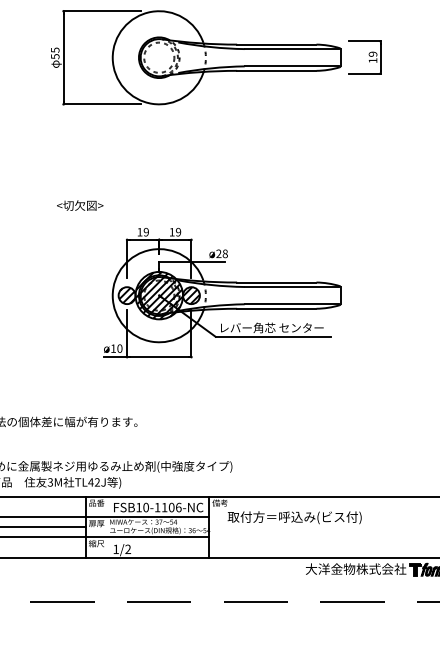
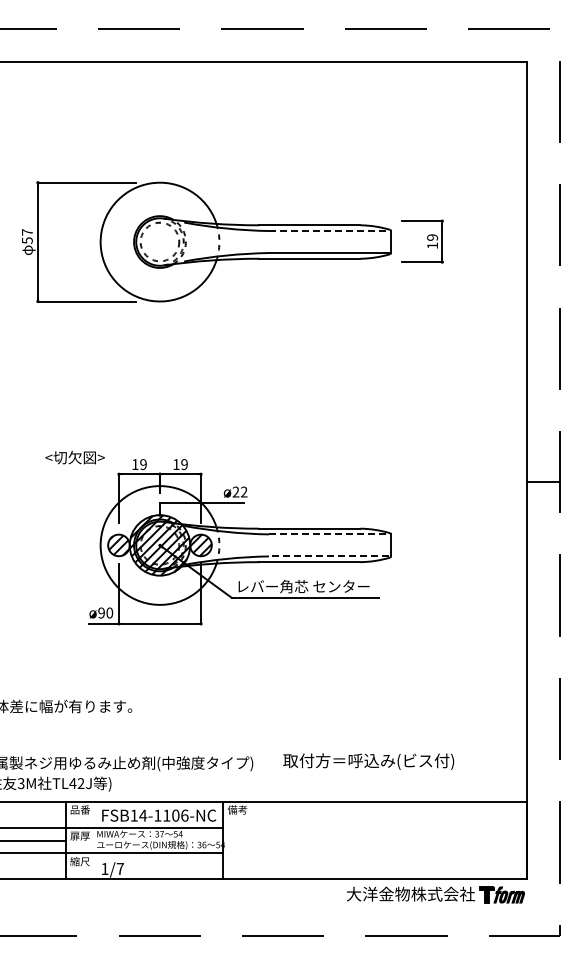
line: (291, 49) -> (328, 231), solid -> dashed
text: (55, 50) -> (27, 232), 55 -> 57
text: (79, 205) -> (74, 457), moved
text: (224, 253) -> (243, 491), ø28 -> ø22
line: (291, 287) -> (328, 534), solid -> dashed
line: (291, 304) -> (328, 556), solid -> dashed
text: (113, 348) -> (101, 612), ø10 -> ø90
text: (146, 507) -> (143, 815), FSB10-1106-NC -> FSB14-1106-NC
text: (294, 517) -> (368, 761), moved
text: (128, 549) -> (120, 868), 1/2 -> 1/7

